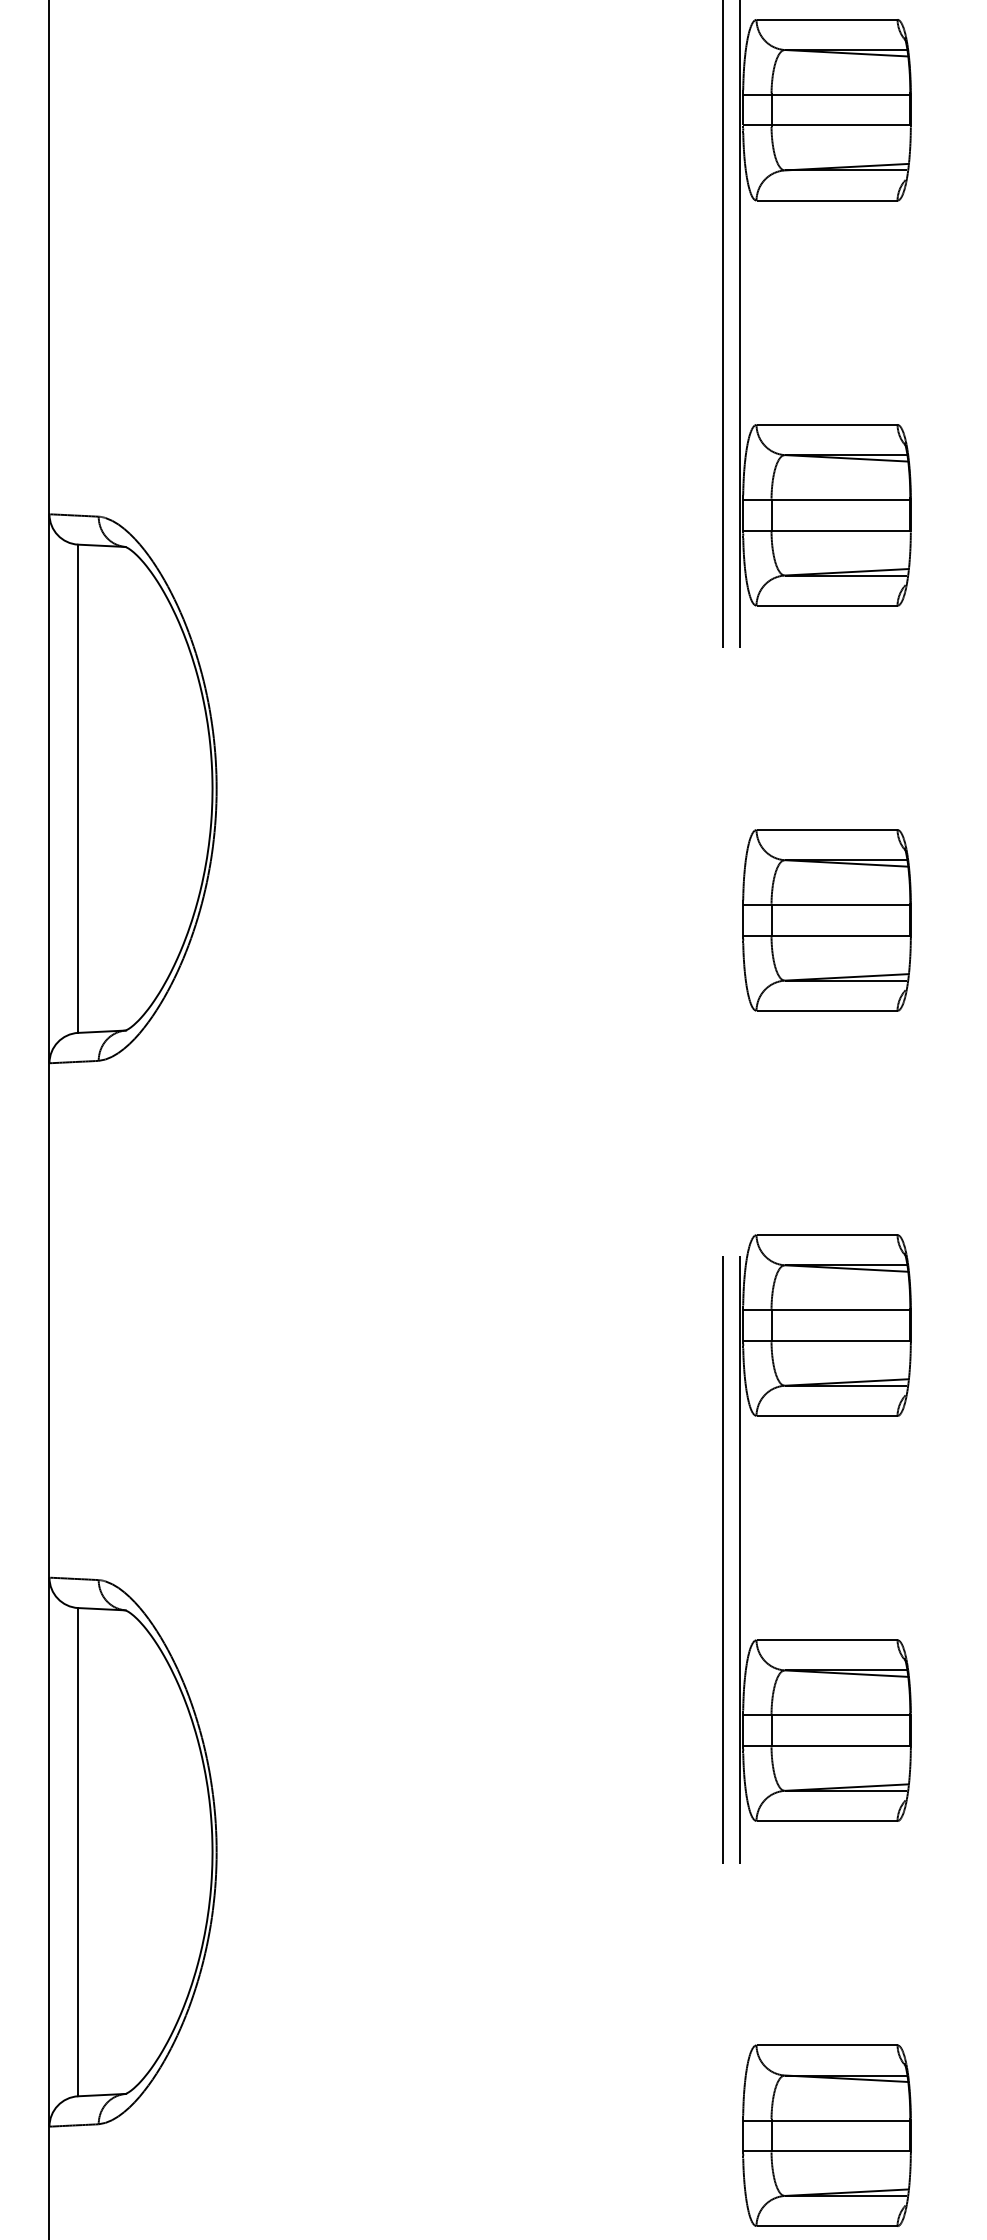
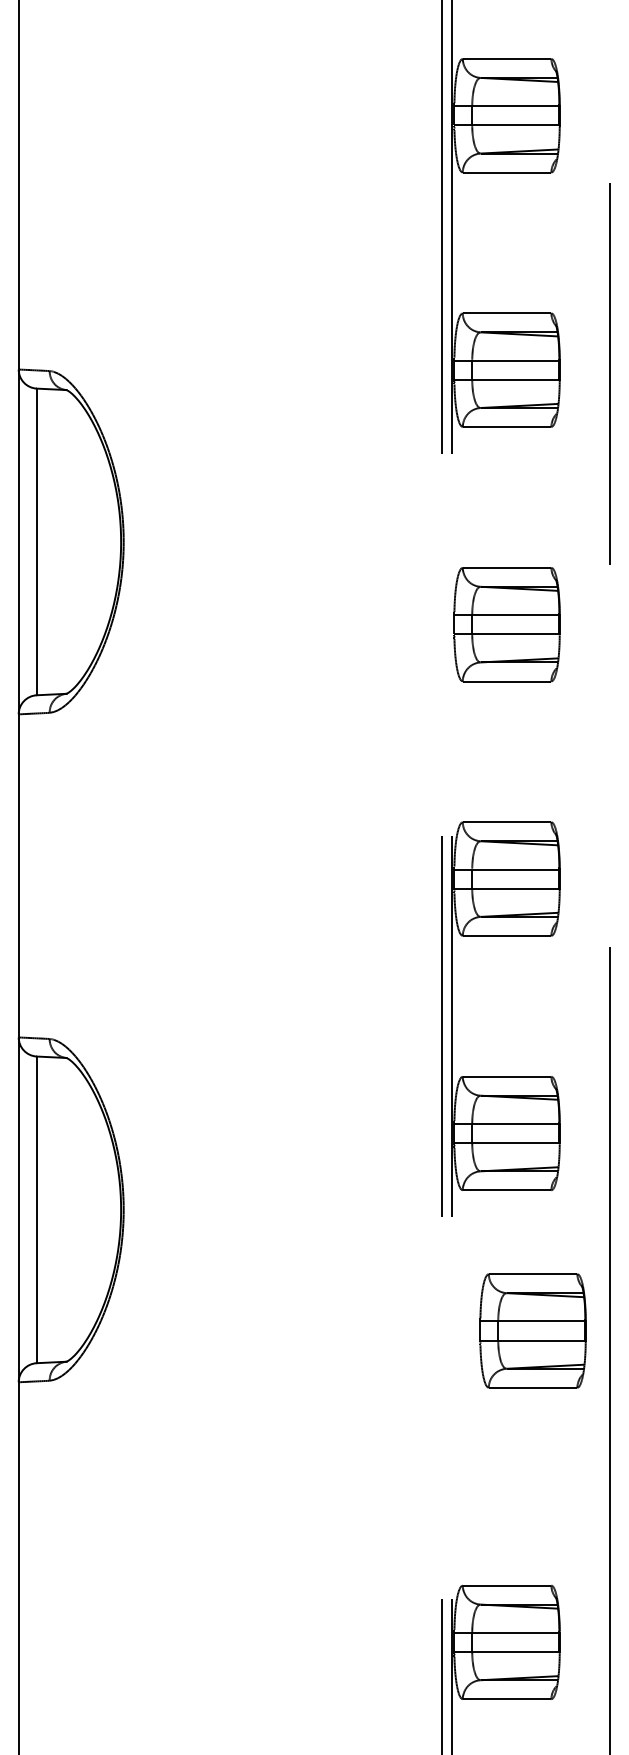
part: (826, 2134) -> (532, 1330), moved

